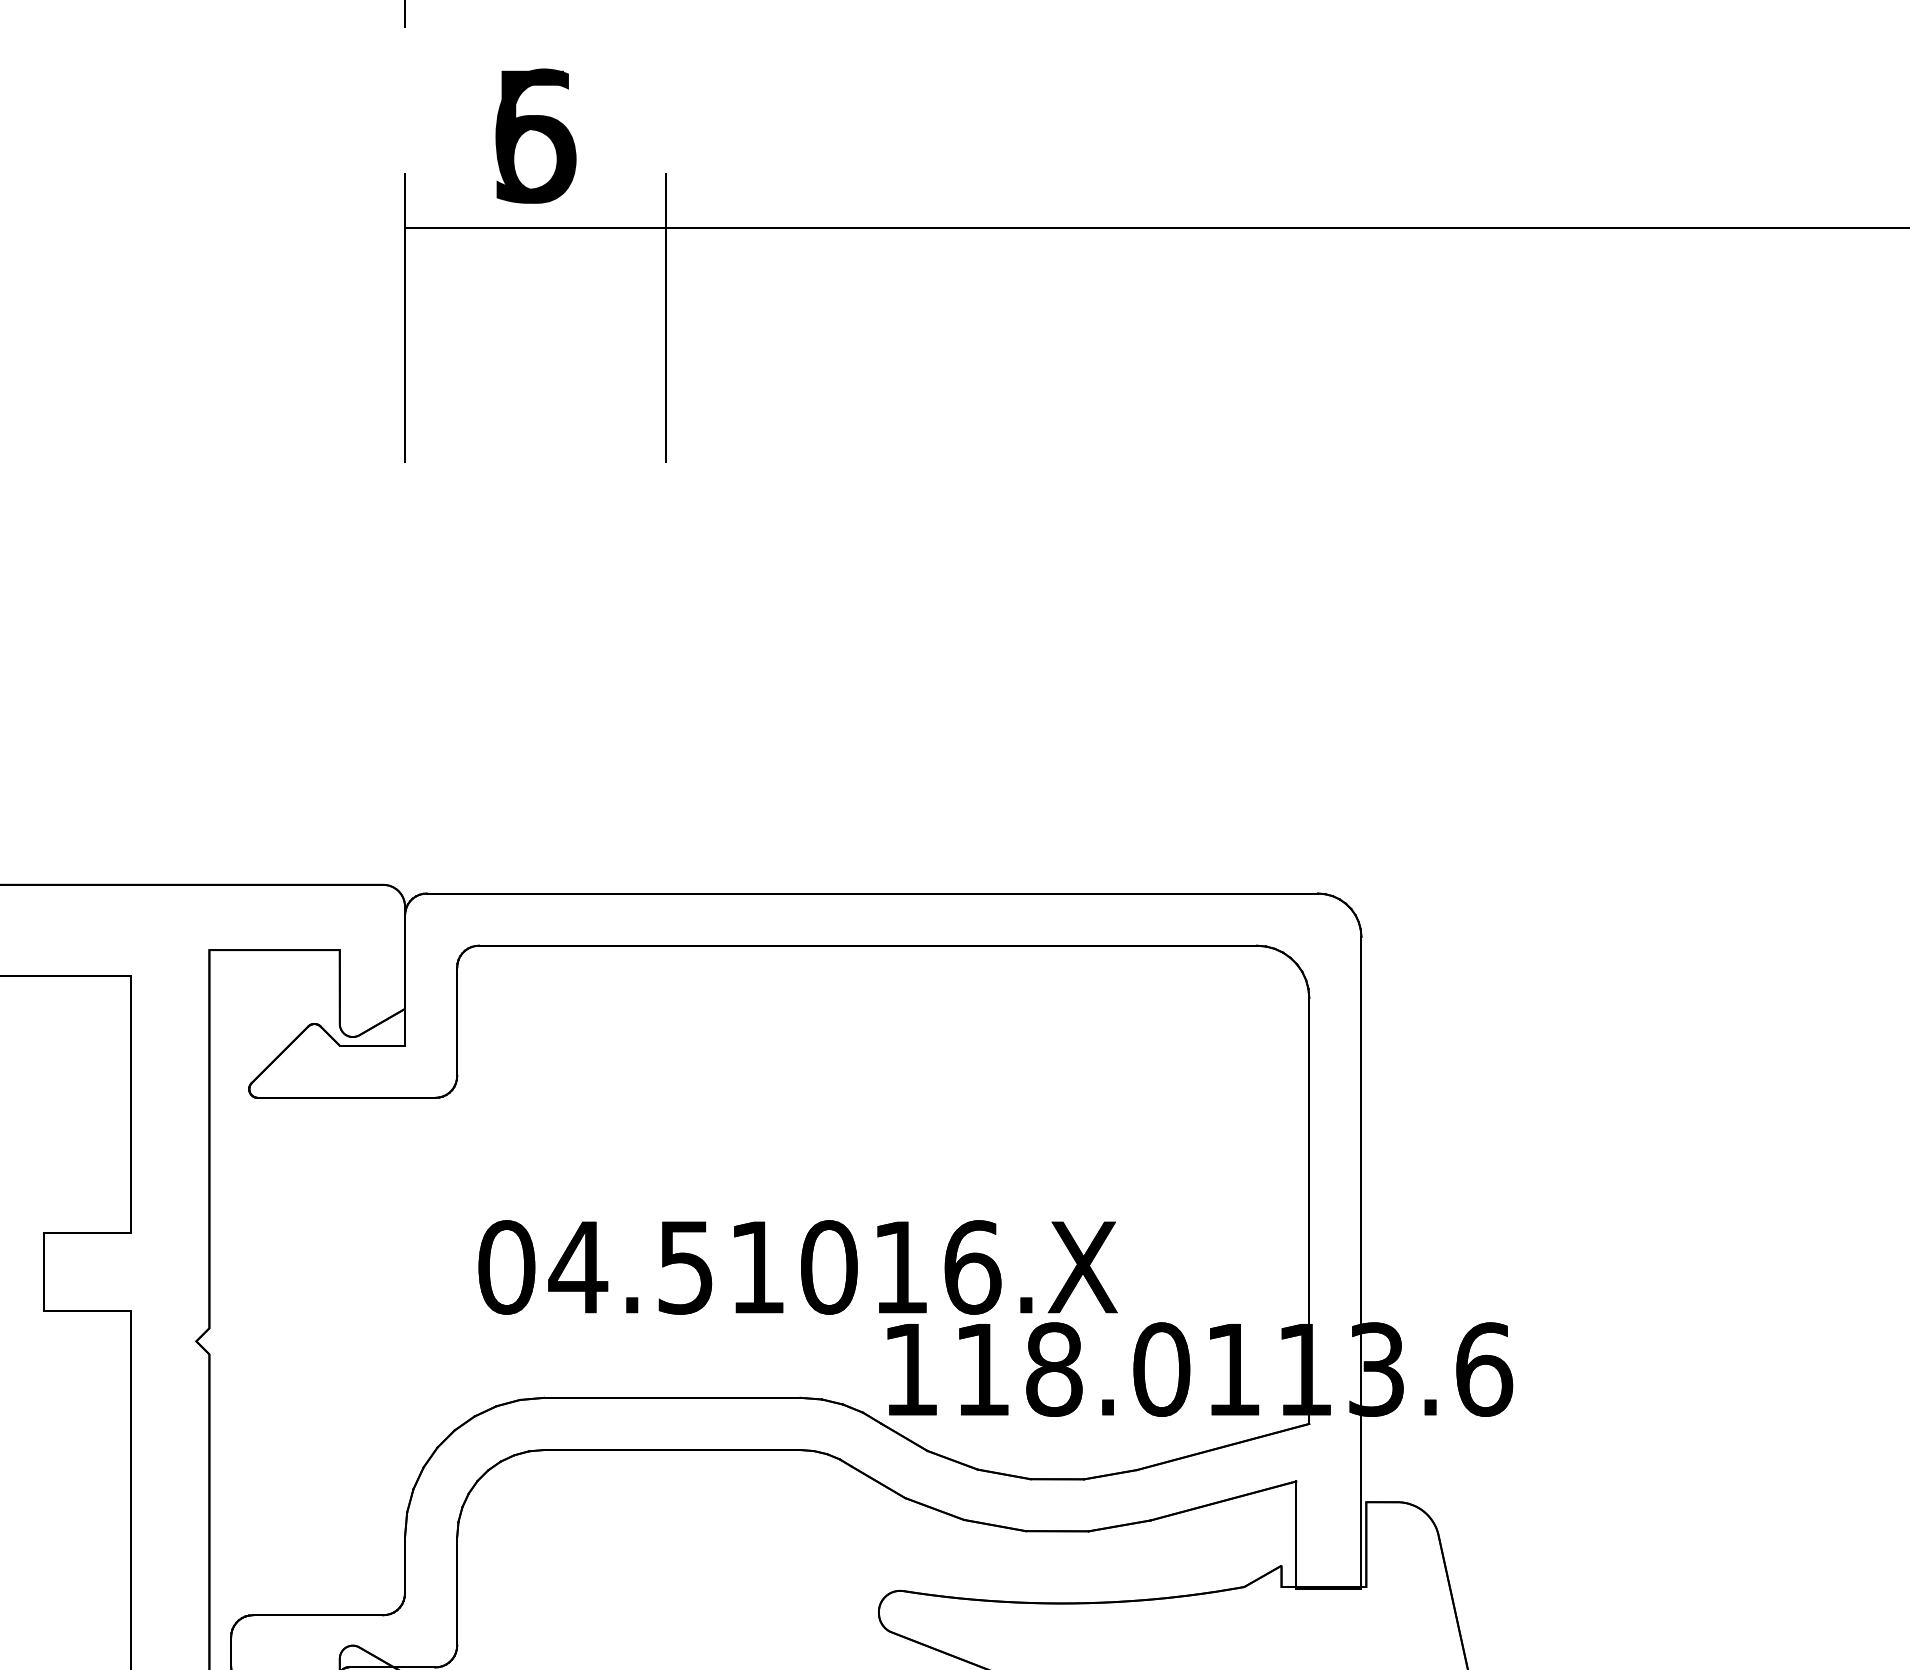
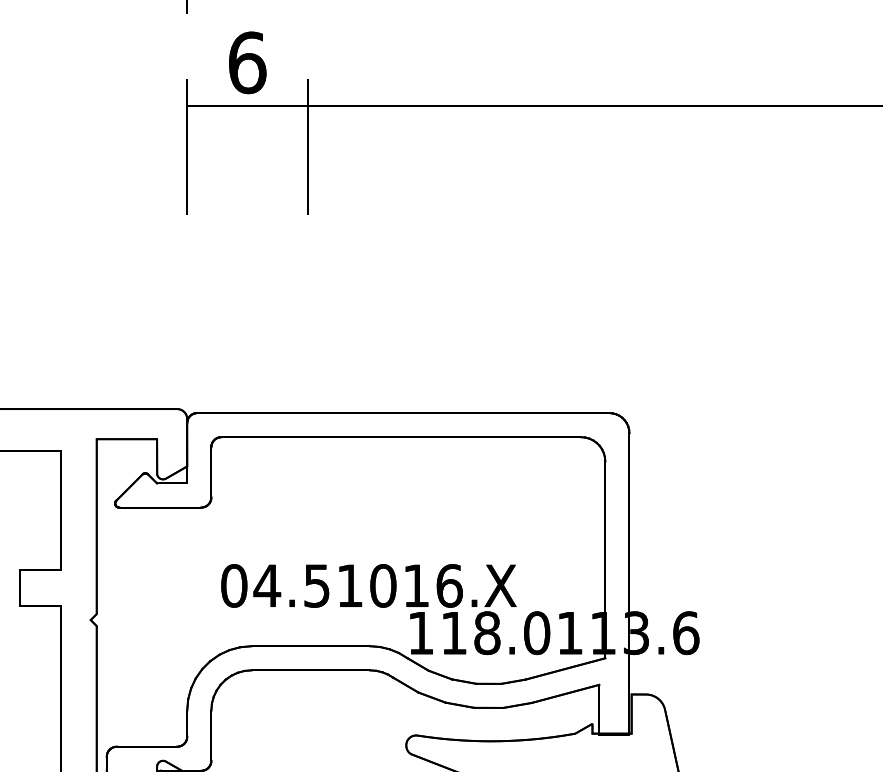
text: (535, 135) -> (247, 62), 5 -> 6

